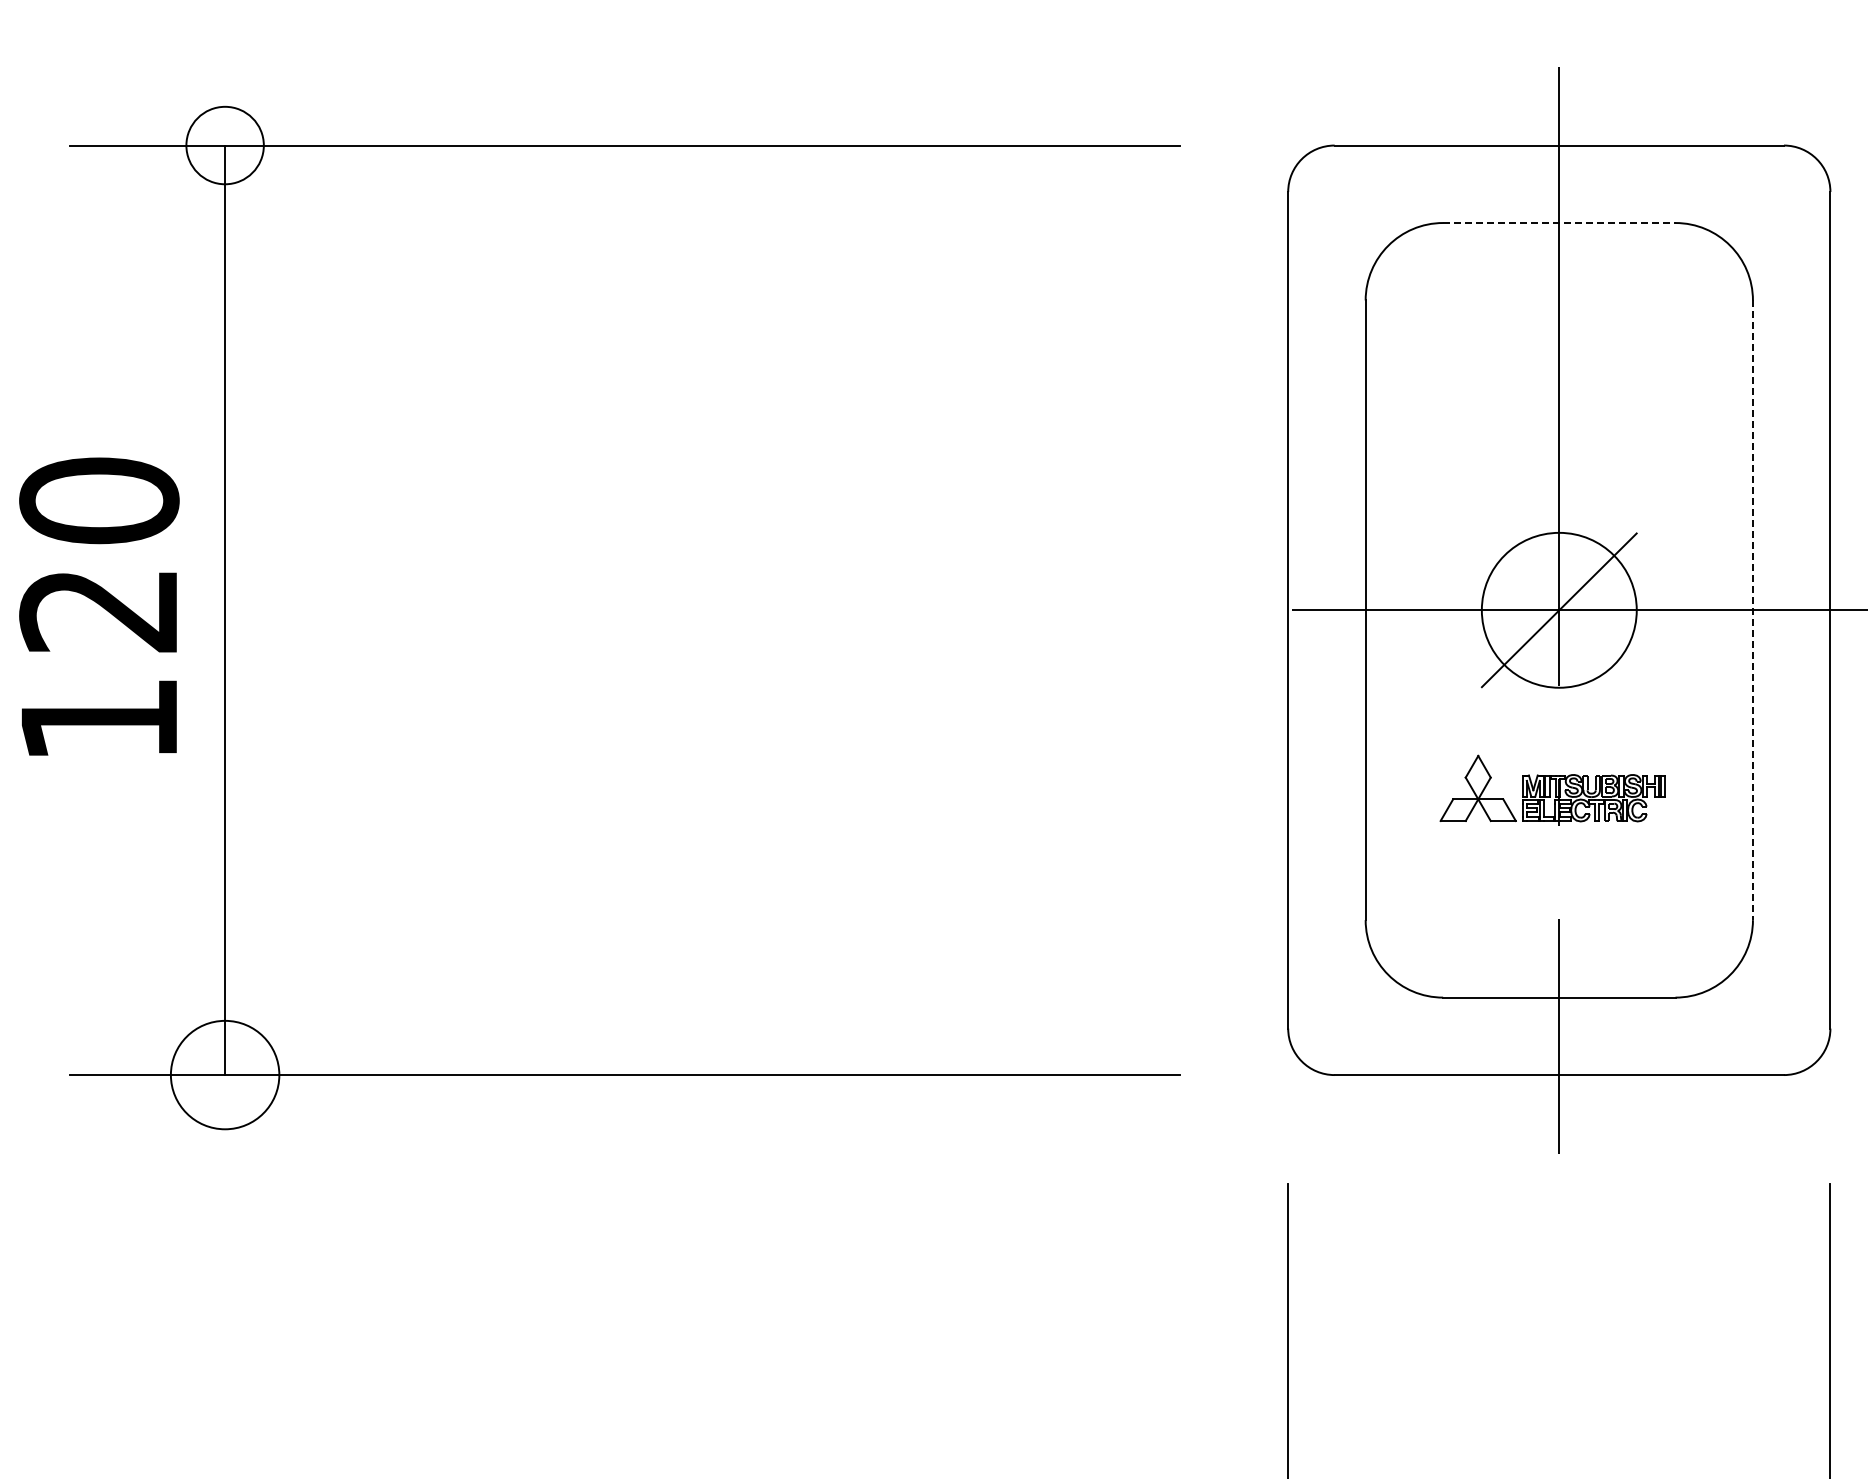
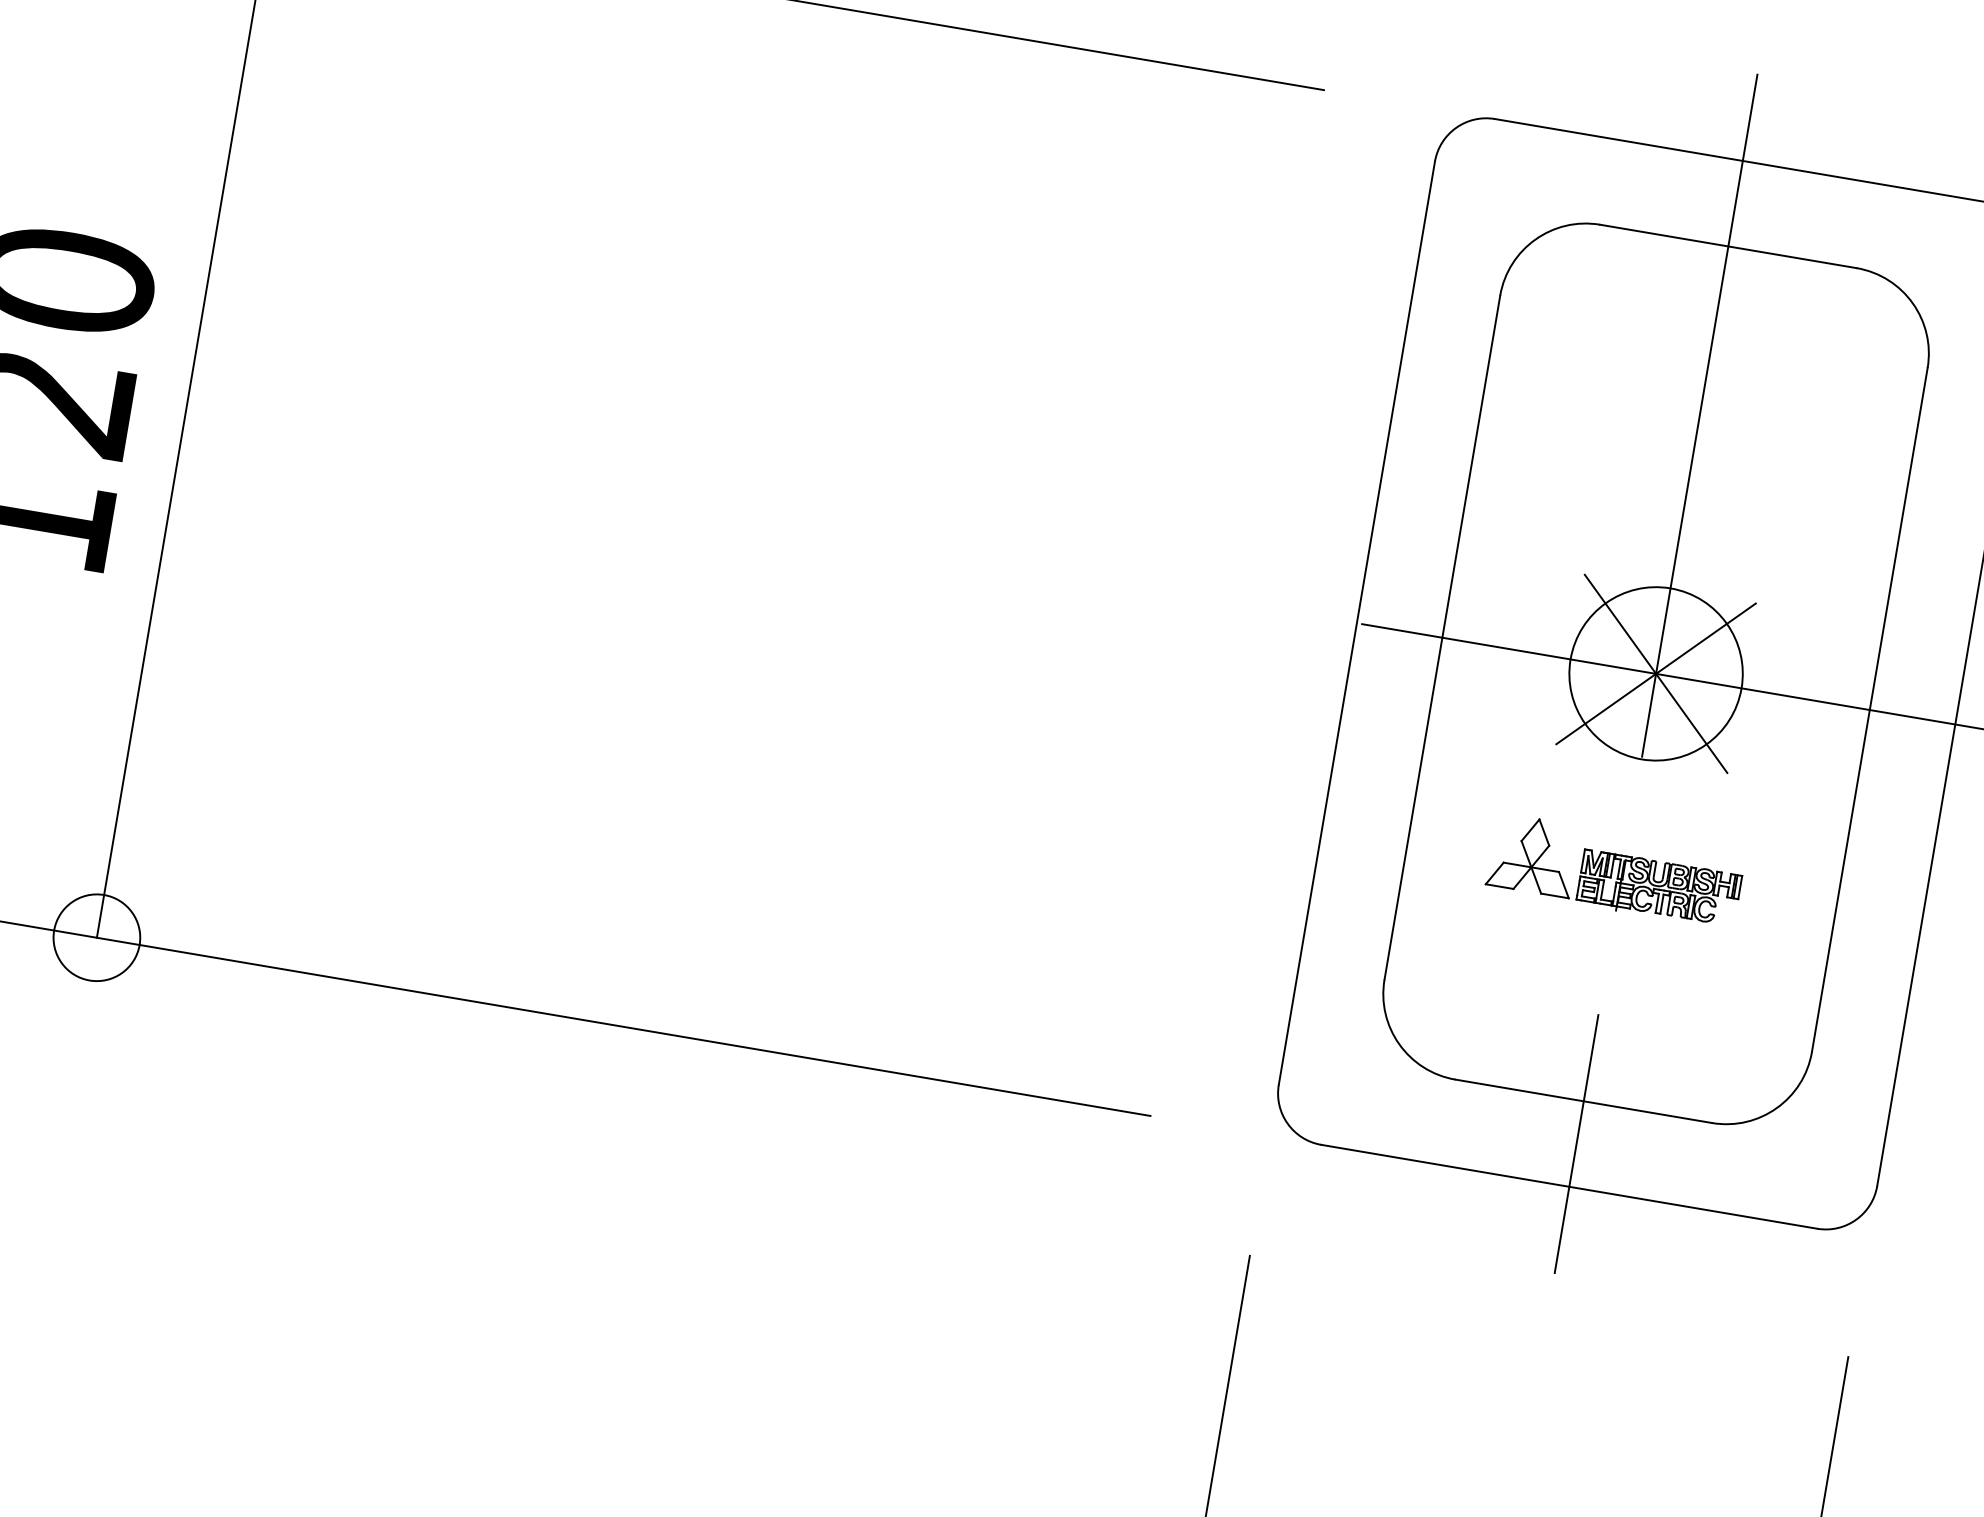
line: (1559, 223) -> (1728, 247), dashed -> solid
line: (1558, 610) -> (1655, 673), added
line: (1752, 610) -> (1869, 710), dashed -> solid
circle: (224, 1074) -> (96, 937), size x0.71

